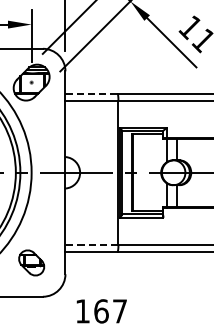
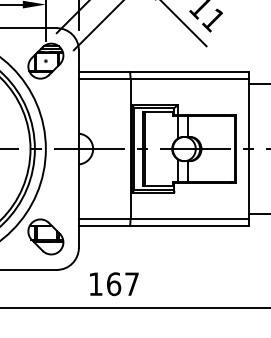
line: (90, 94) -> (103, 72), dashed -> solid
line: (91, 245) -> (104, 219), dashed -> solid
part: (31, 262) -> (45, 236), size x1.43

